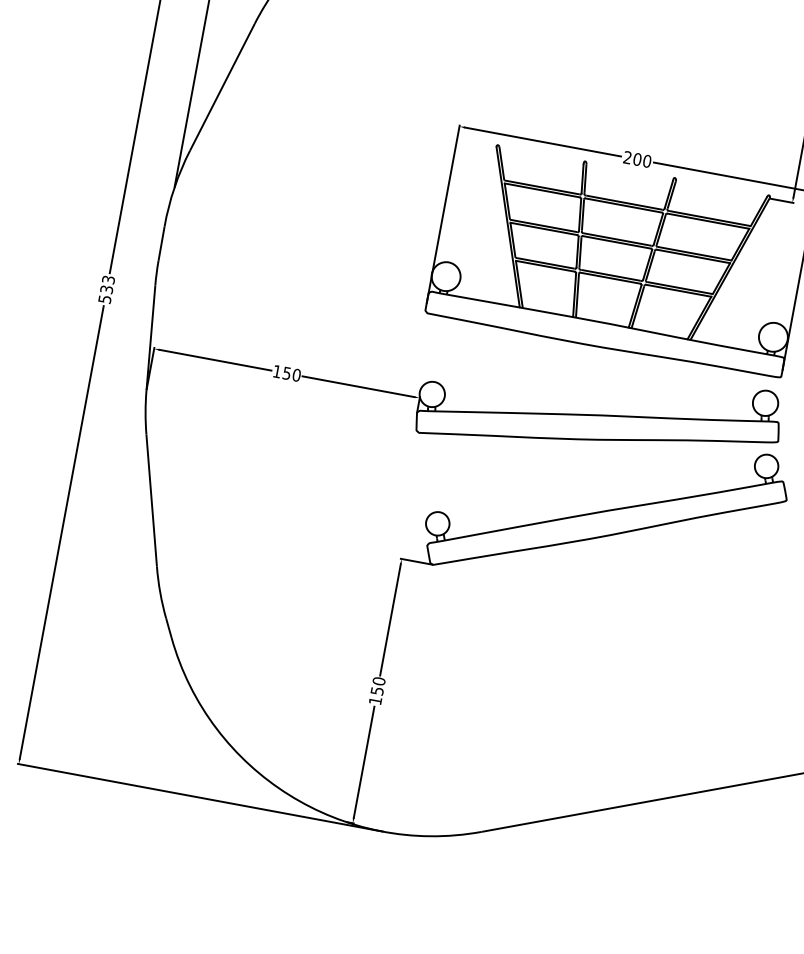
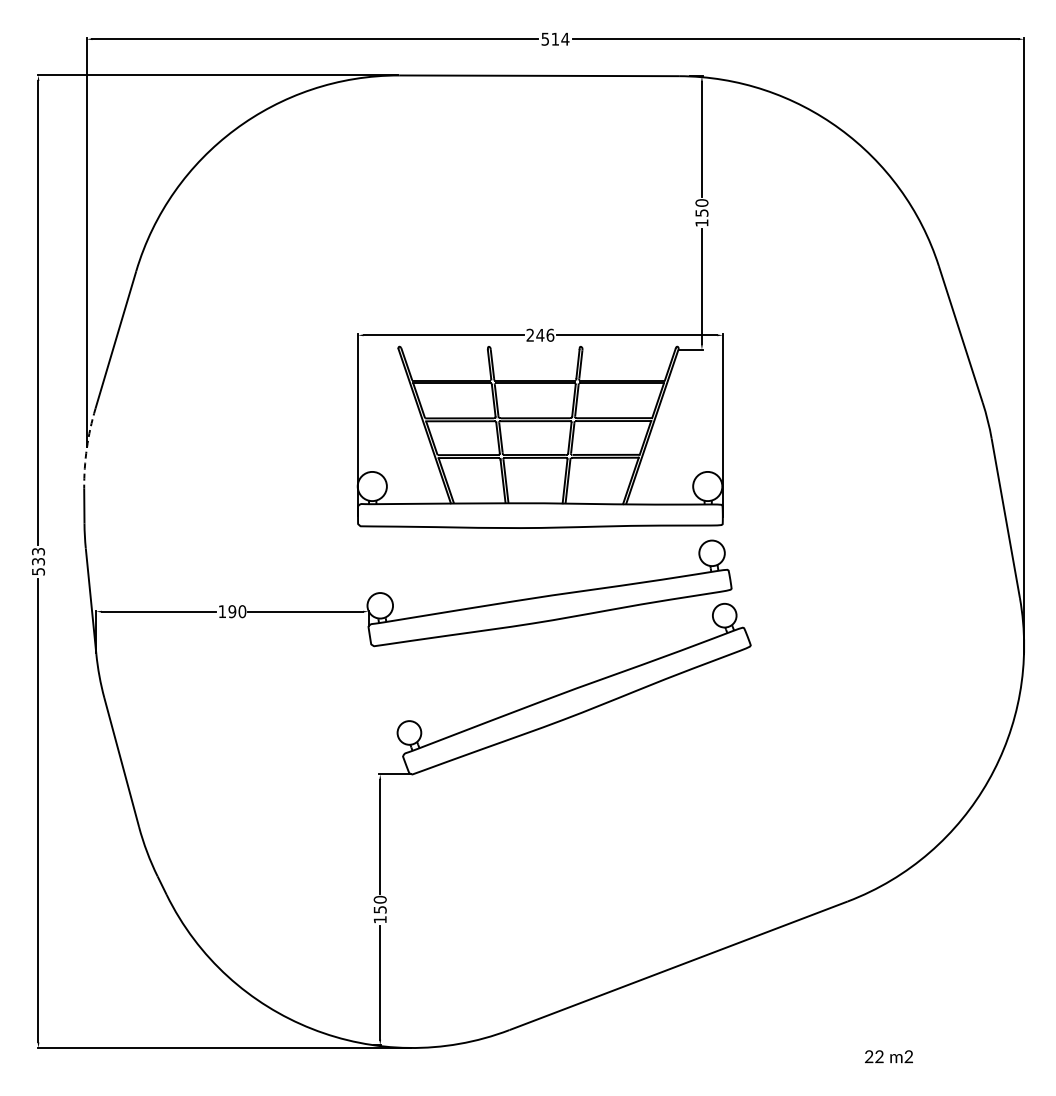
text: (642, 159) -> (545, 334), 200 -> 246
arc: (174, 187) -> (86, 448), solid -> dashed
text: (287, 373) -> (232, 611), 150 -> 190

